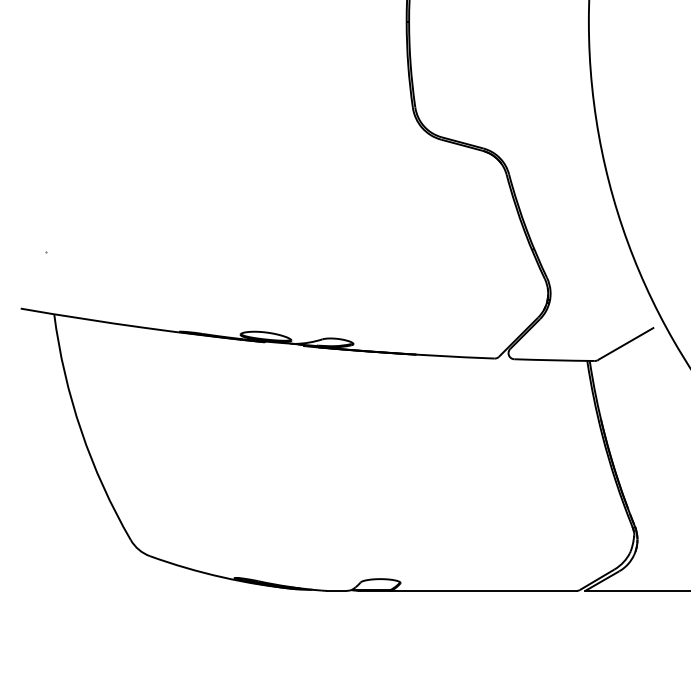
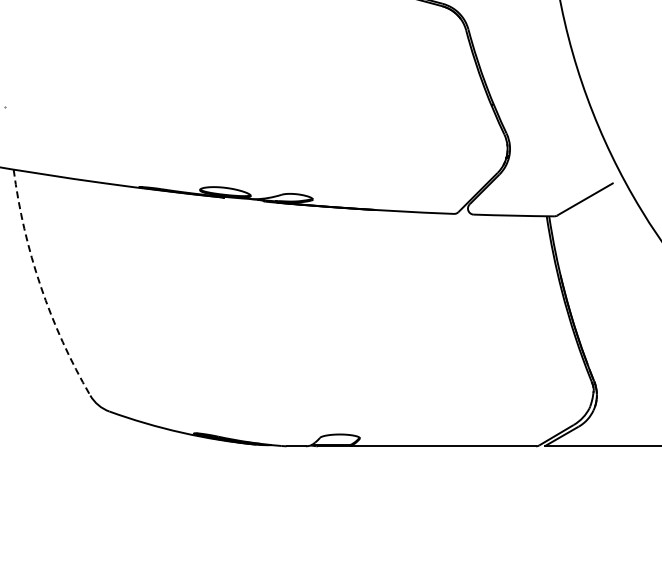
arc: (81, 431) -> (40, 286), solid -> dashed

